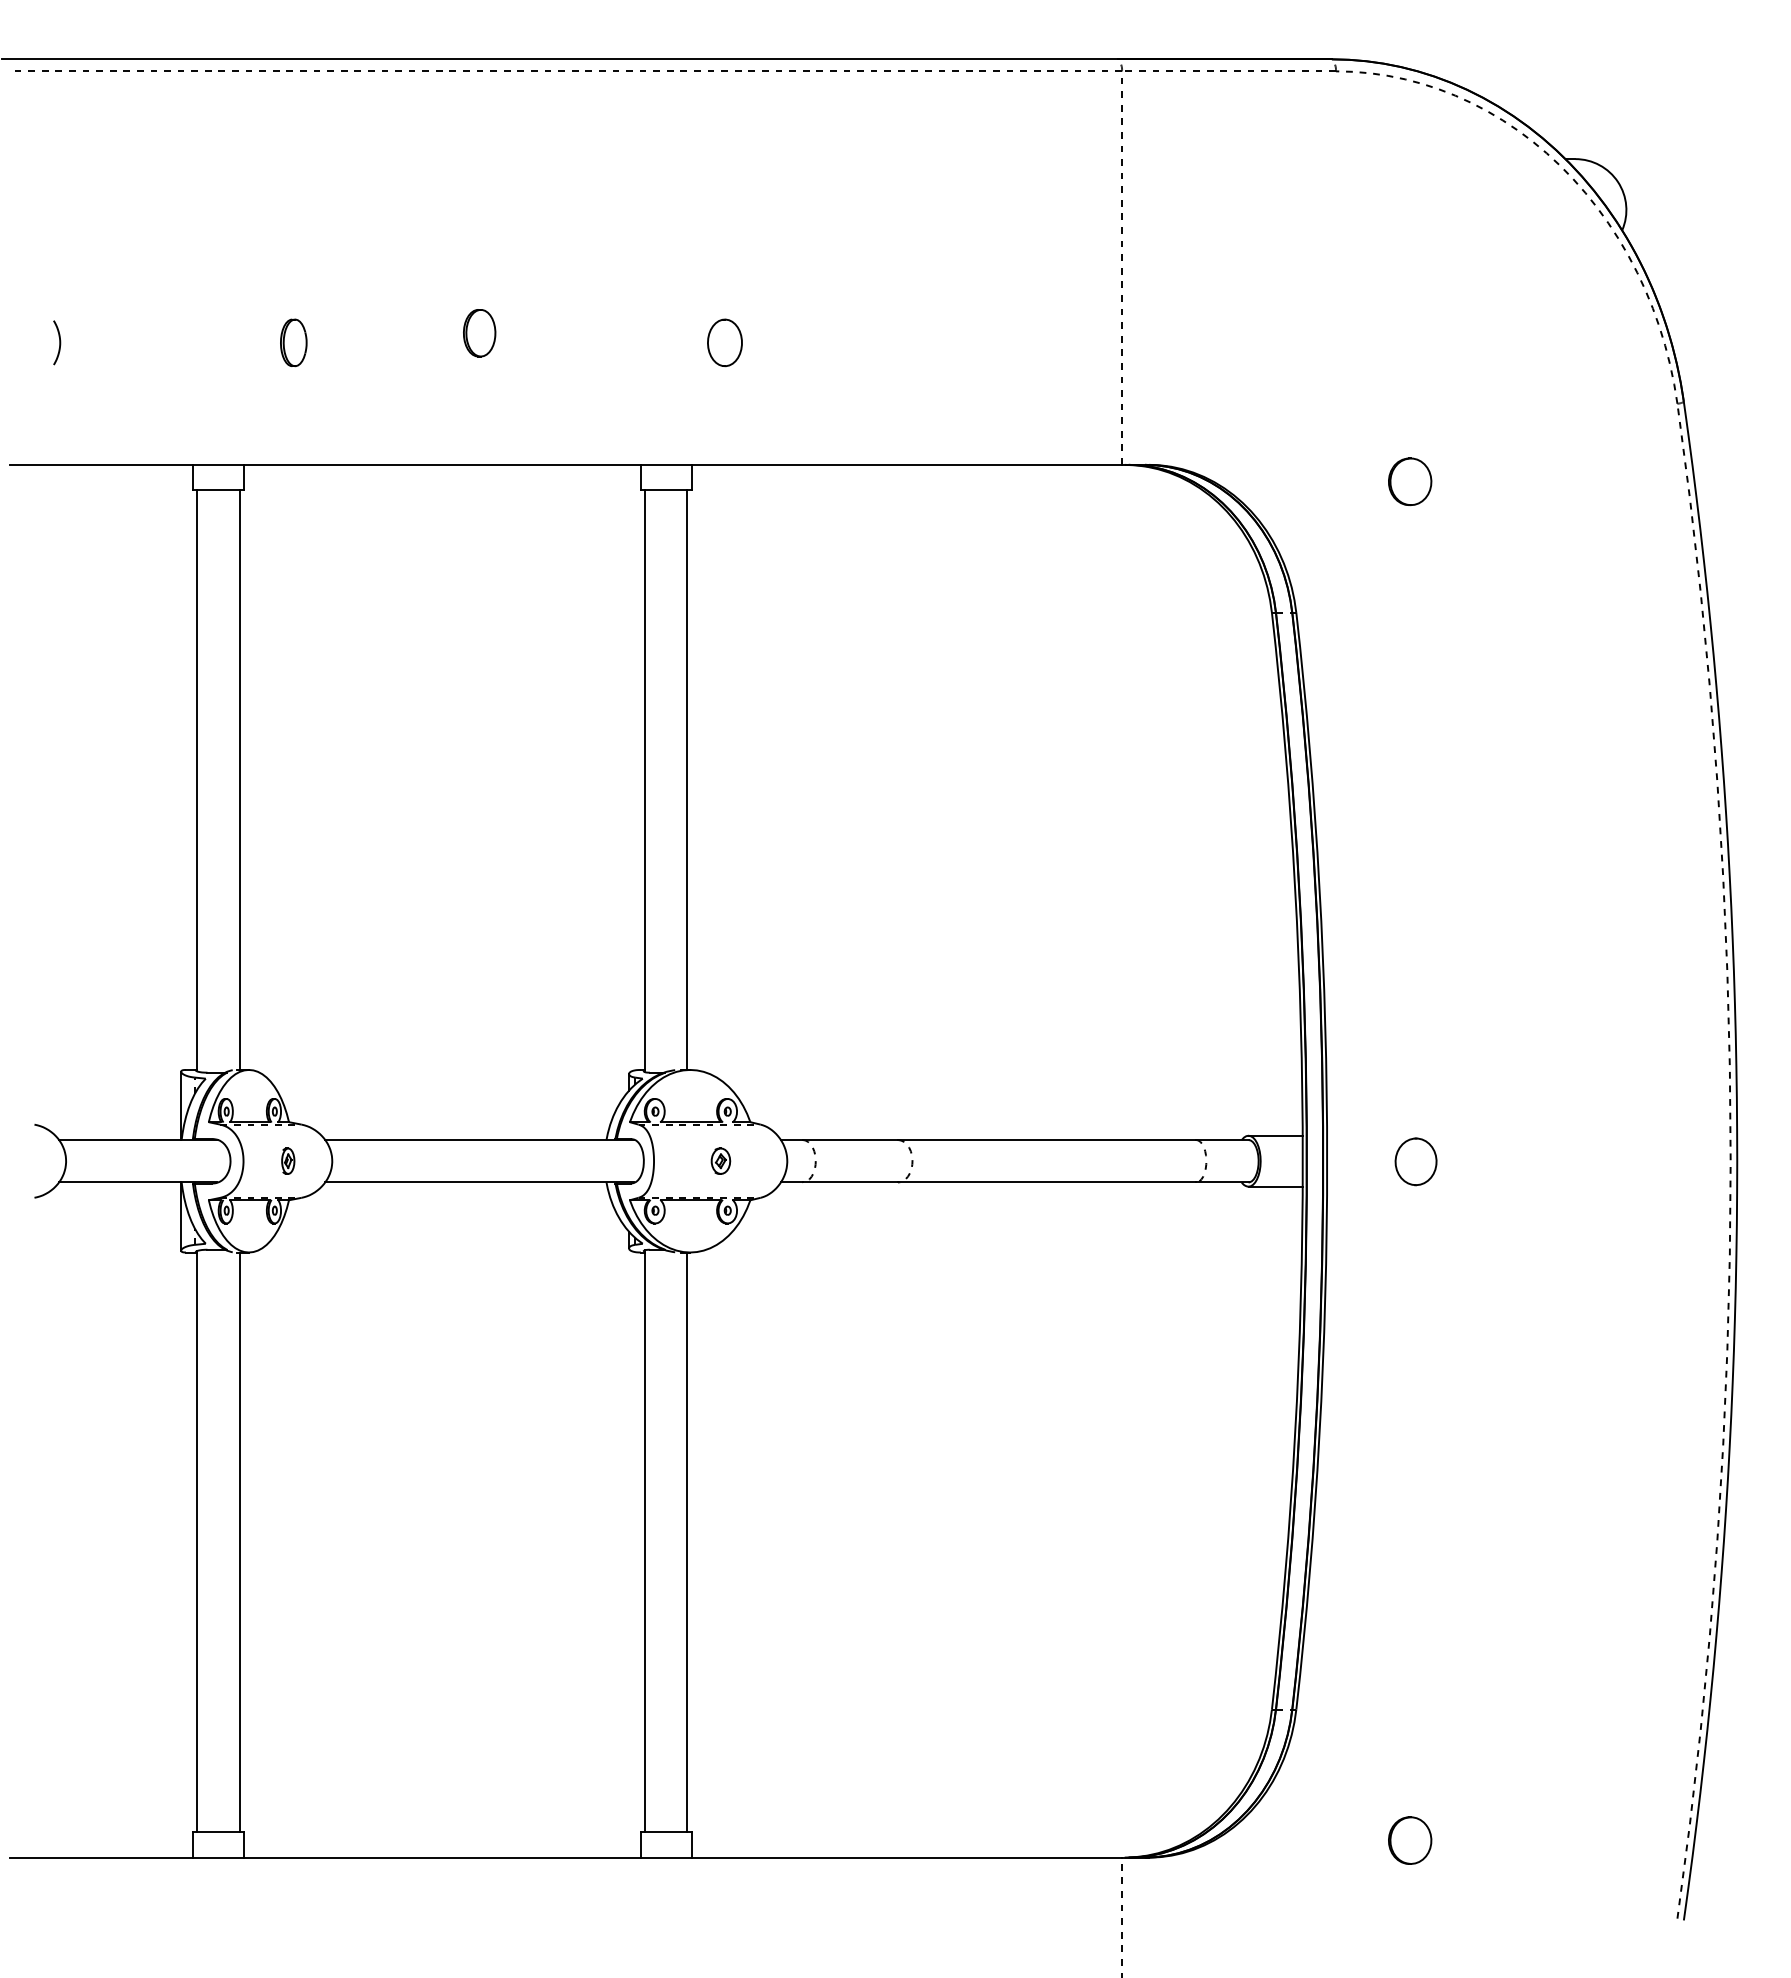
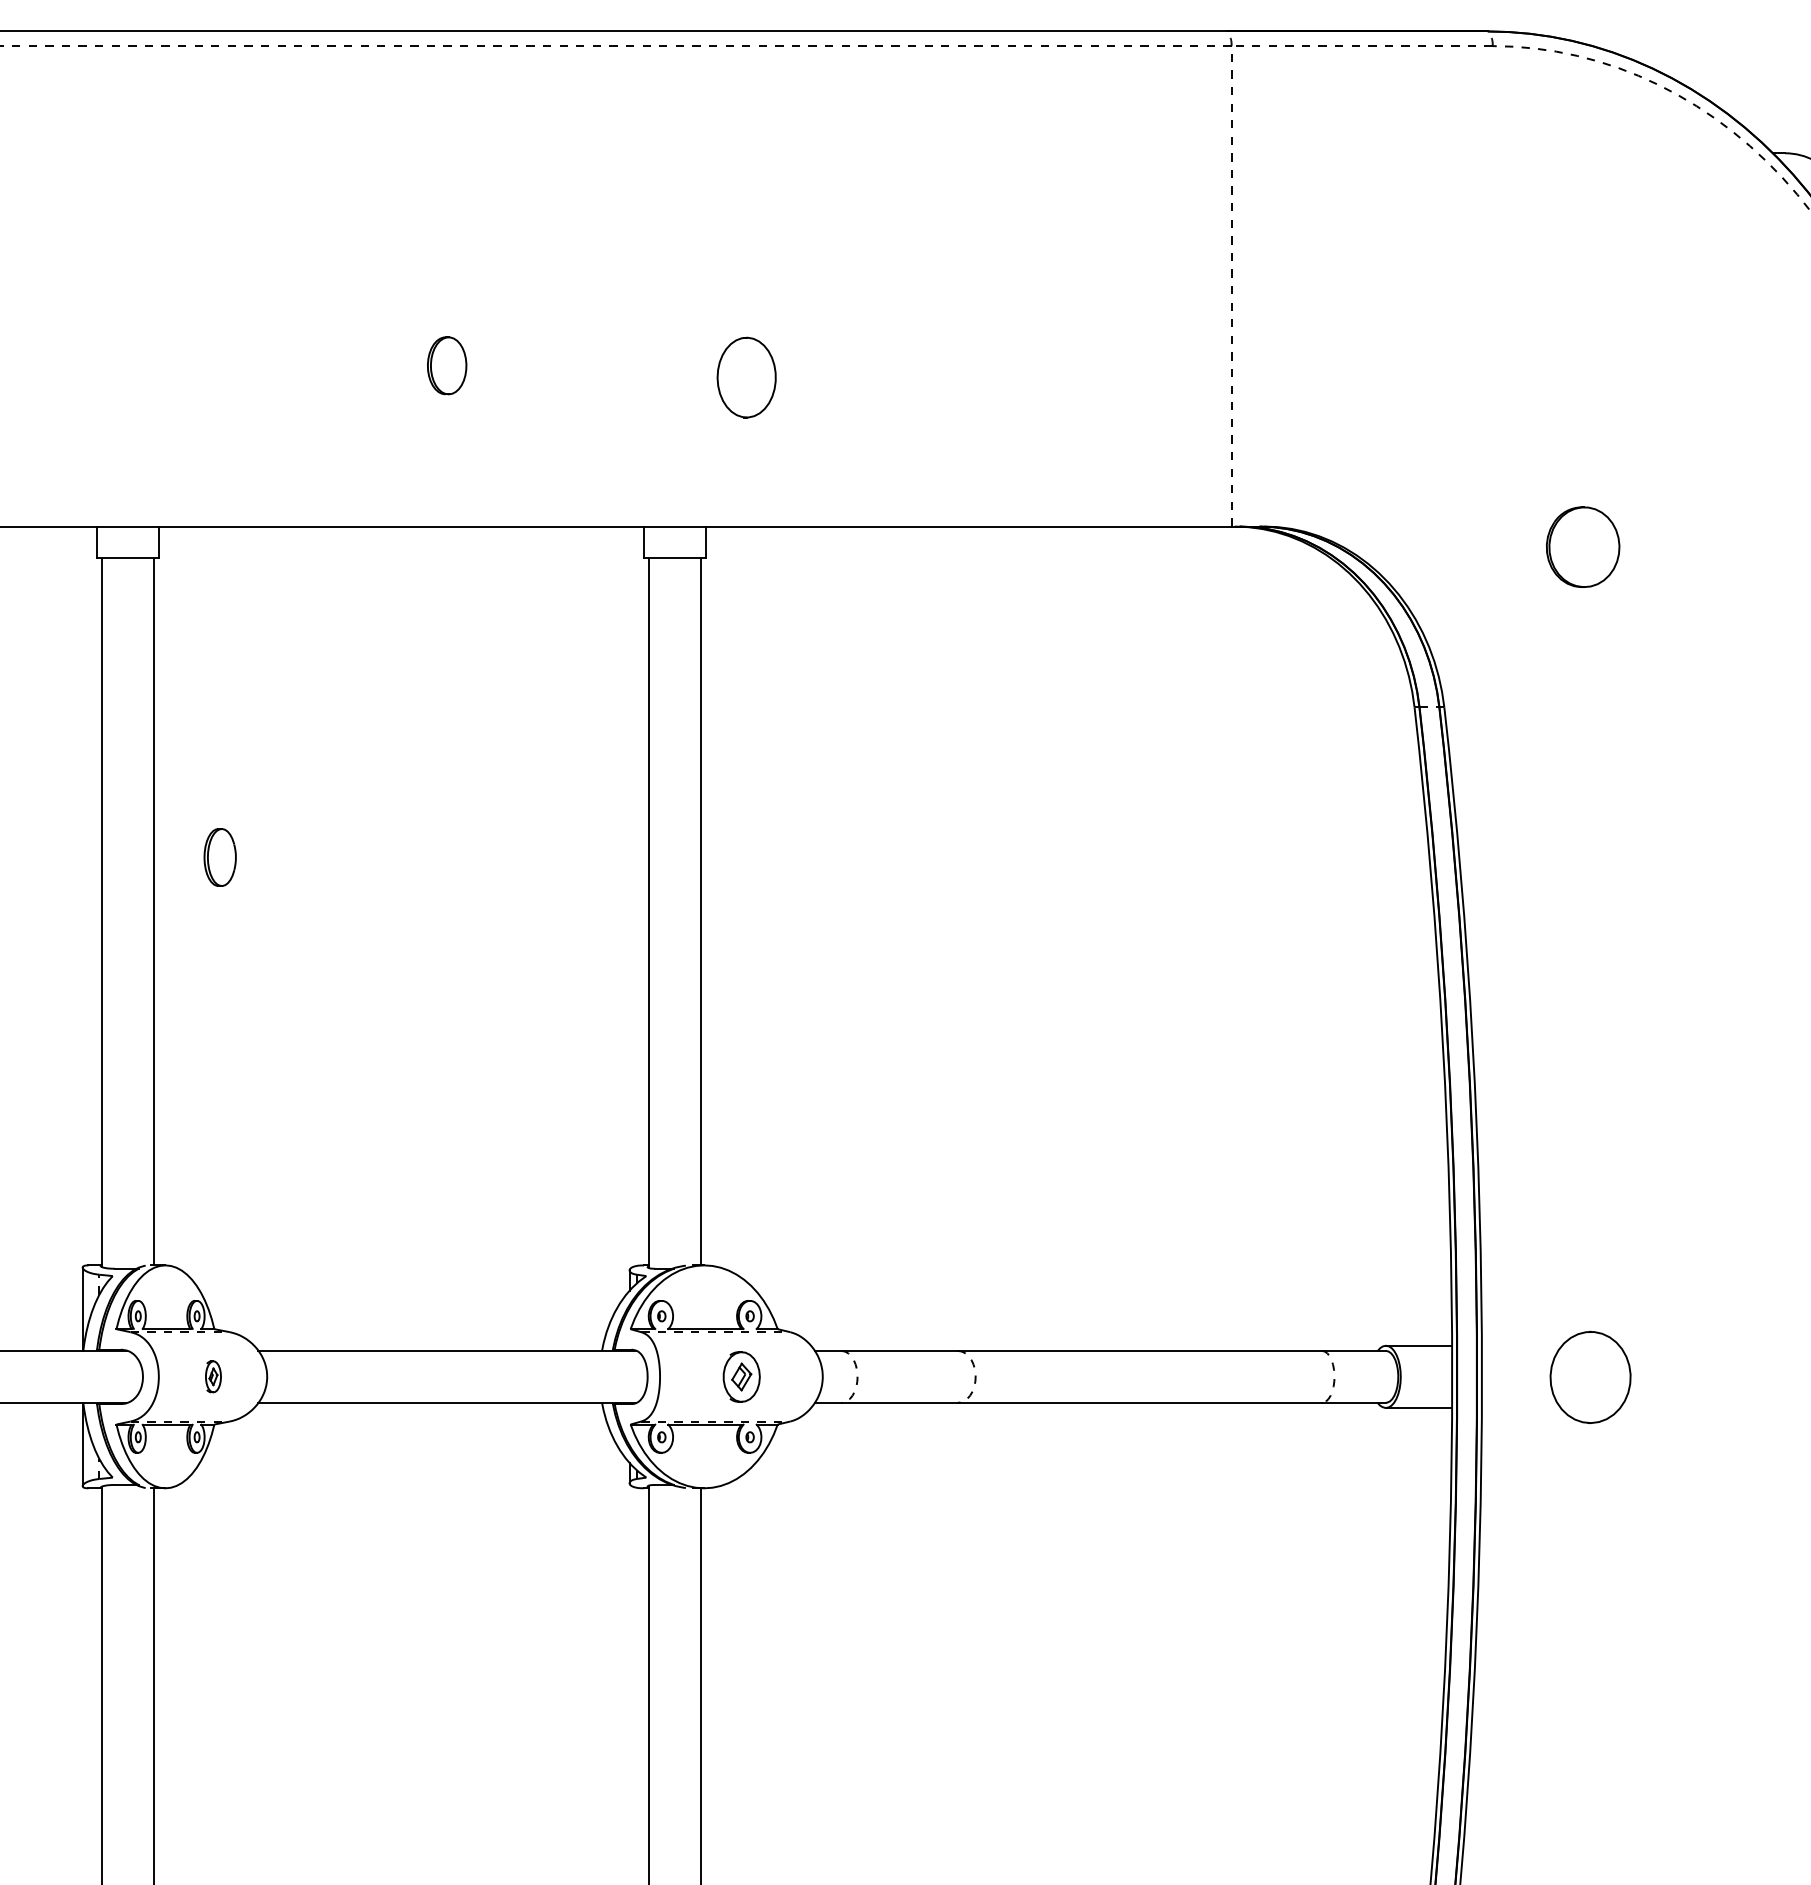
part: (293, 342) -> (219, 857), moved
part: (724, 342) -> (746, 377), size x1.4
part: (1410, 481) -> (1583, 546), size x1.4
part: (720, 1160) -> (741, 1375), size x1.6
part: (1415, 1161) -> (1589, 1377), size x1.6

